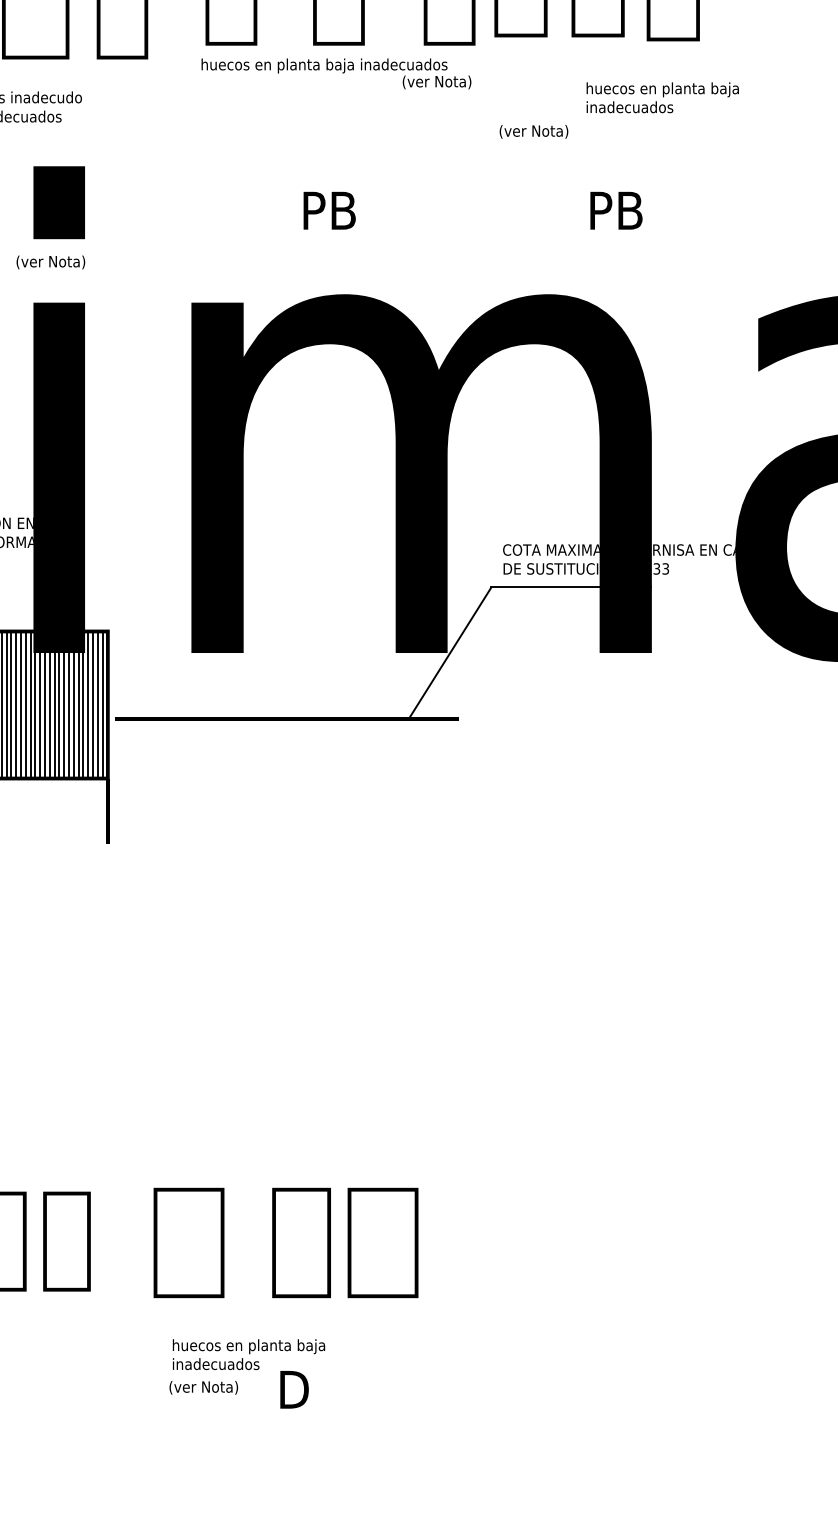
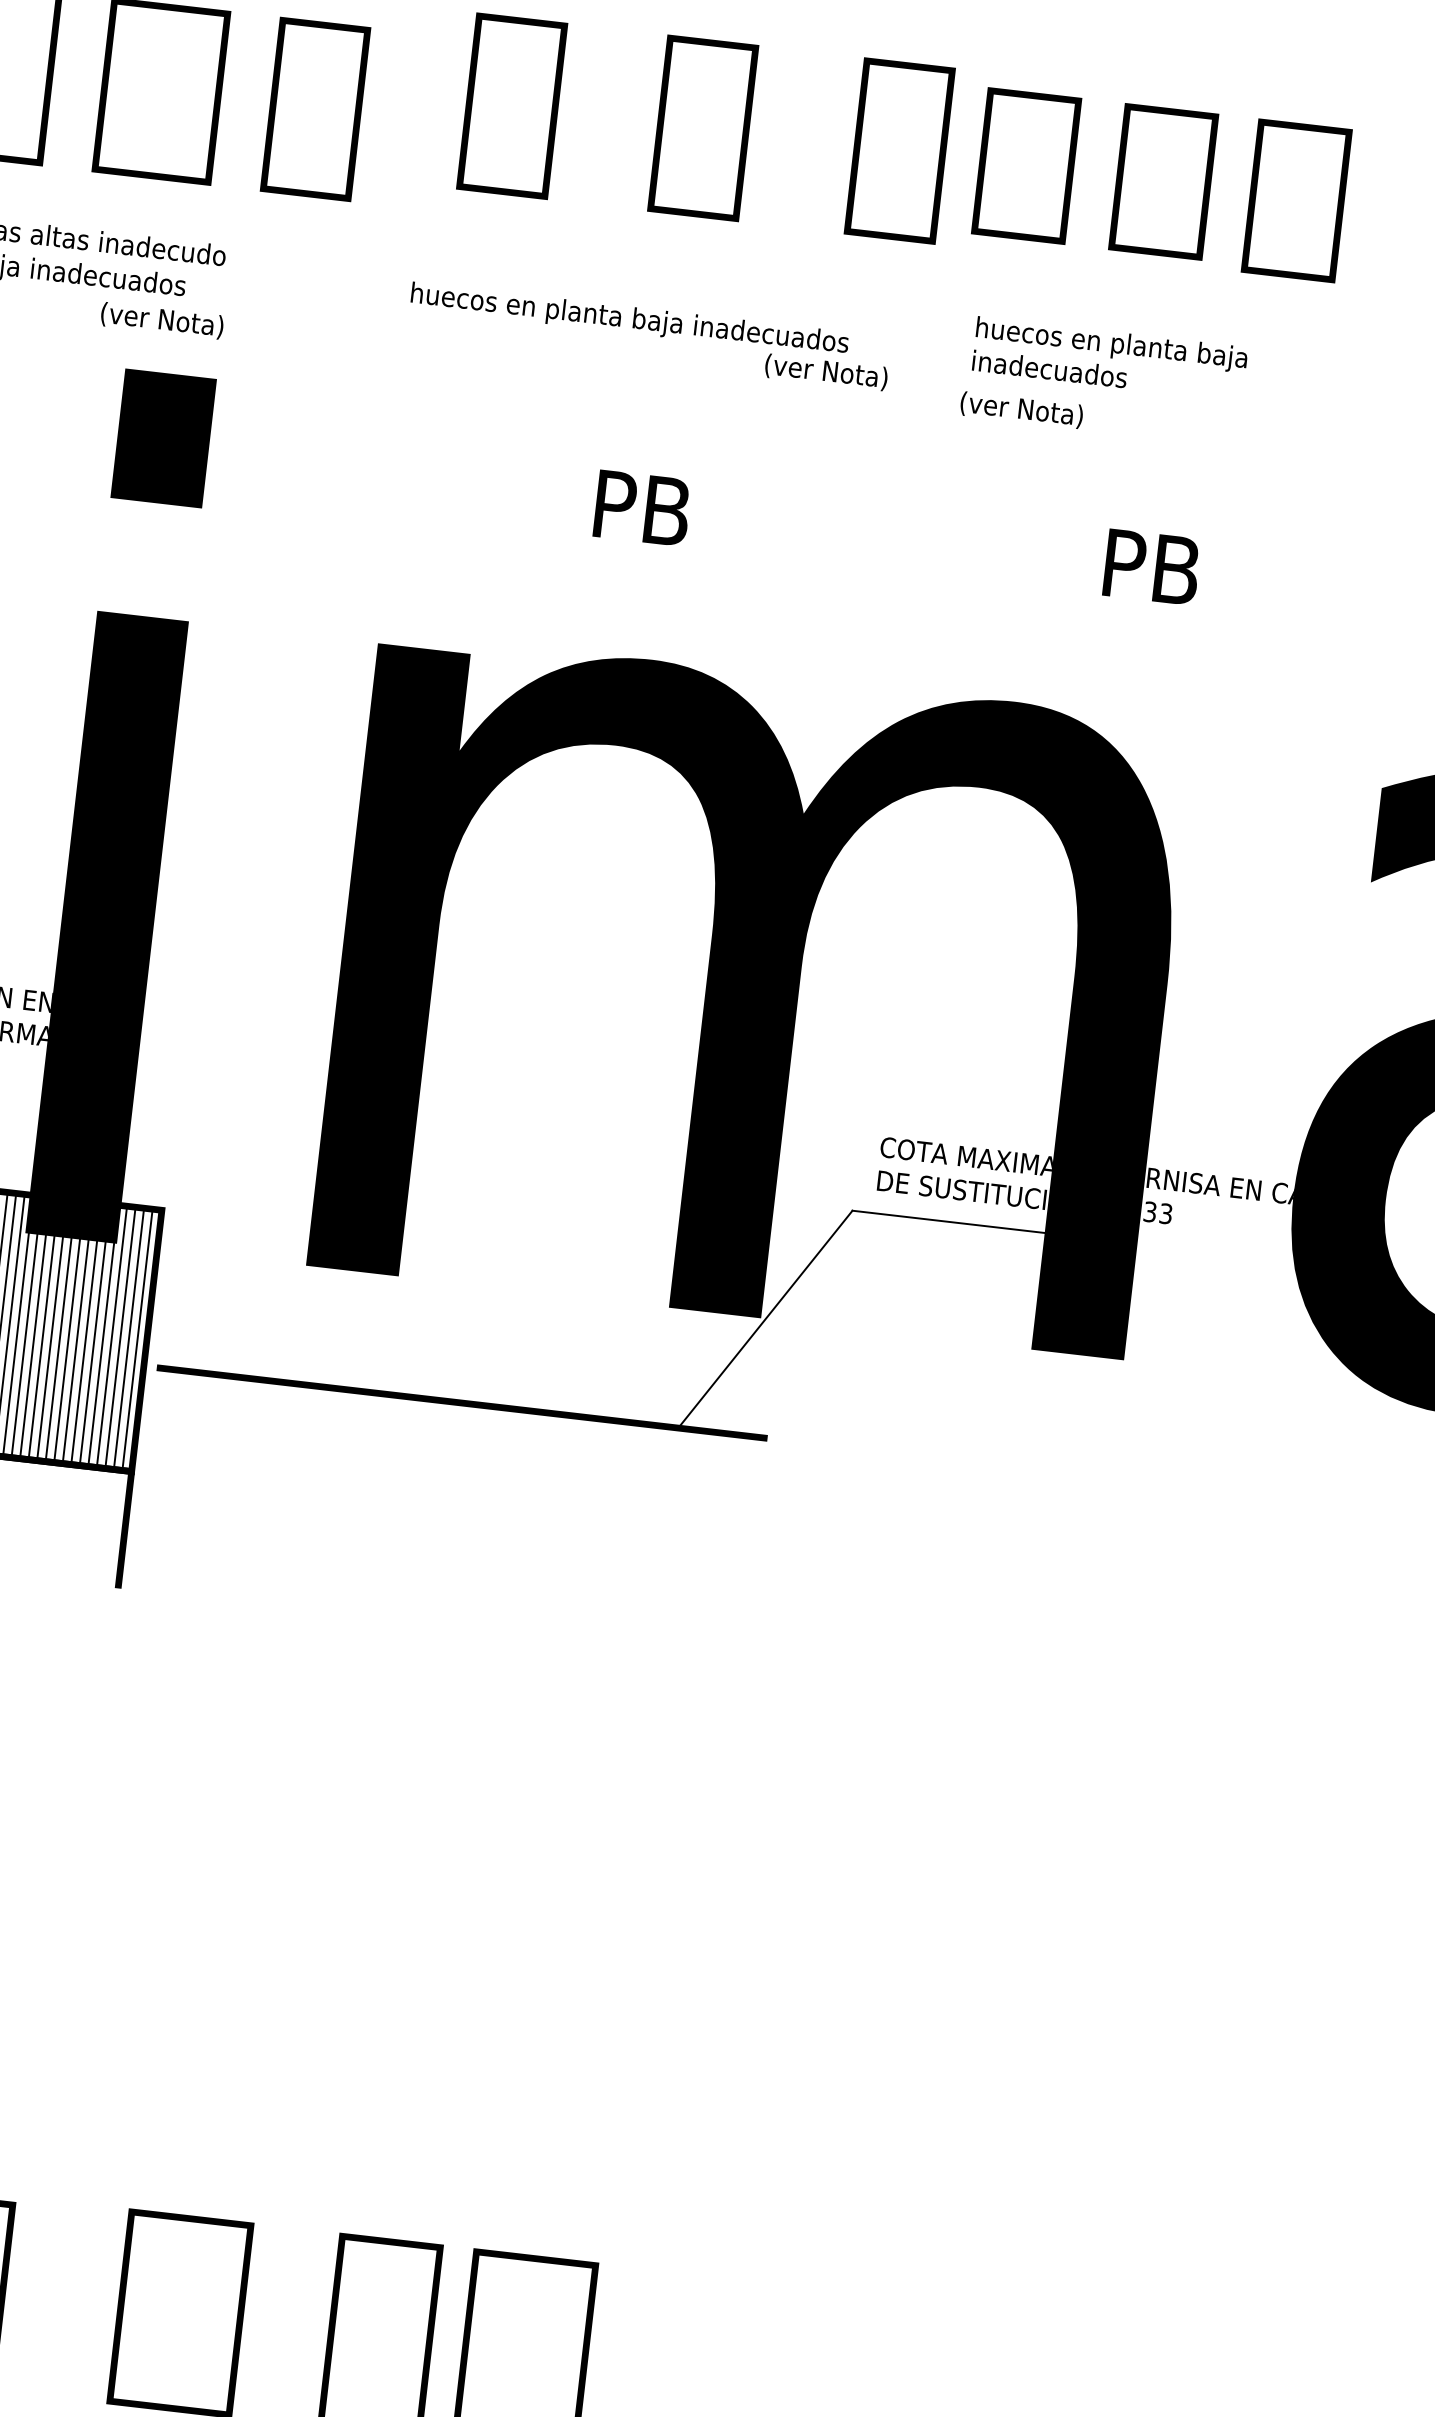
text: (336, 73) -> (649, 335), moved
text: (662, 97) -> (1109, 358), moved
text: (50, 262) -> (161, 320), moved

